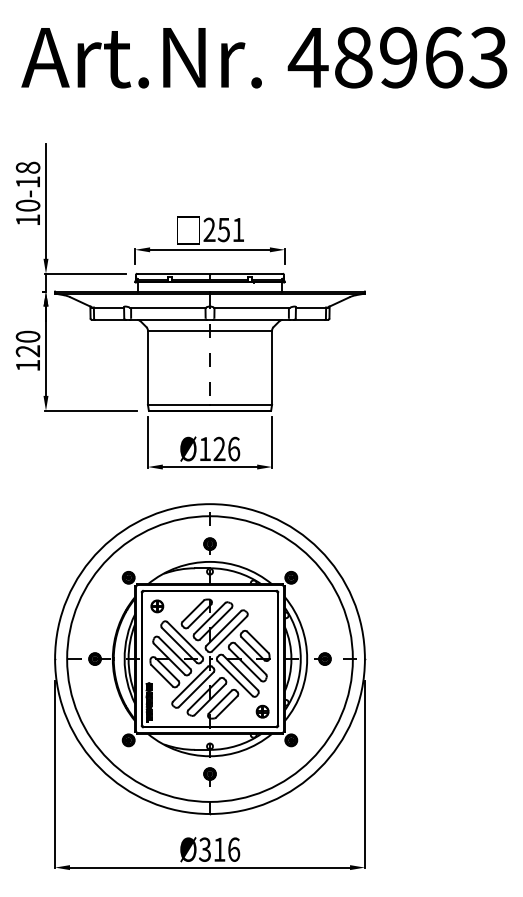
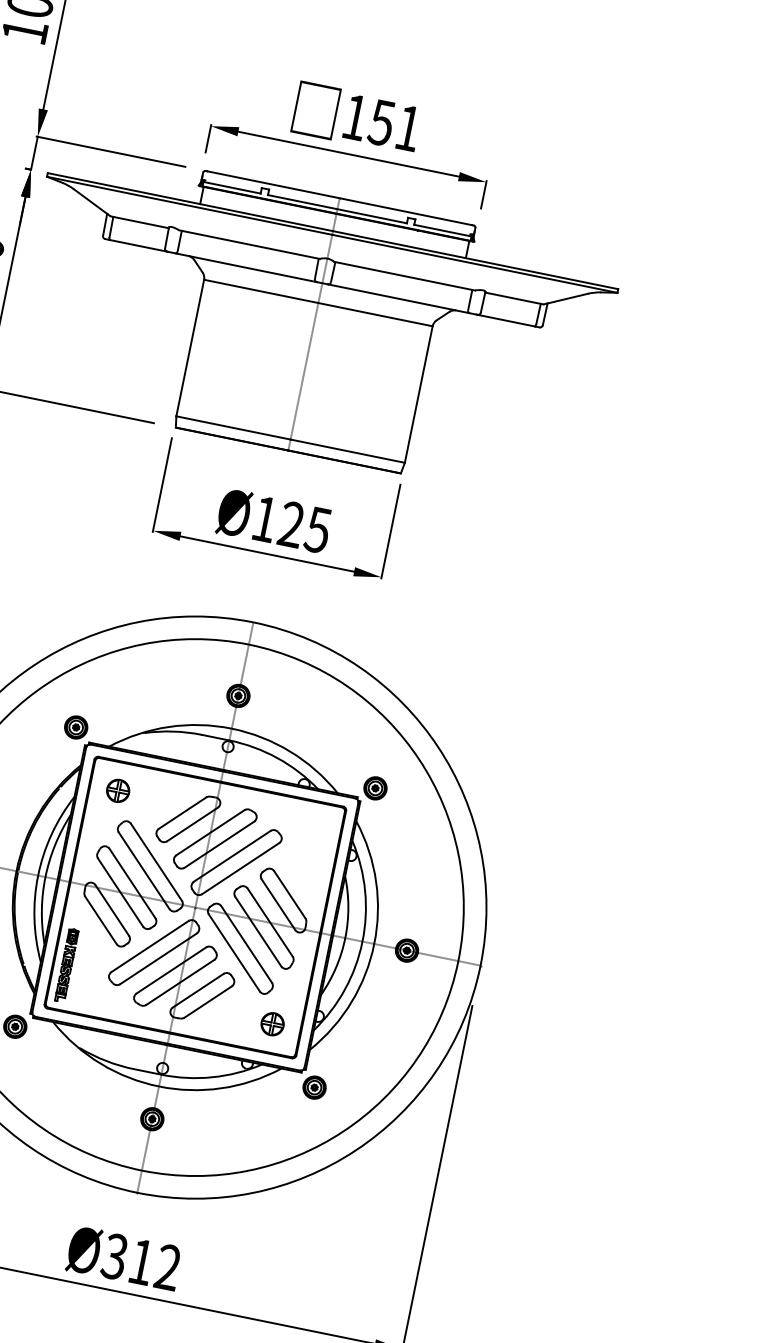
text: (209, 229) -> (355, 116), 251 -> 151
text: (233, 448) -> (317, 528), Ø126 -> Ø125
text: (234, 849) -> (169, 1267), Ø316 -> Ø312

